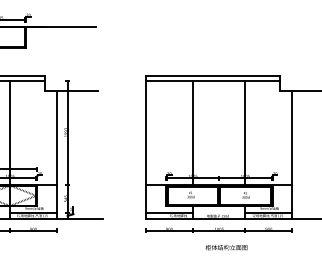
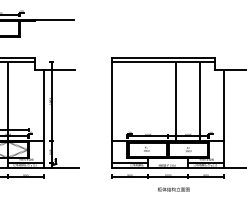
line: (192, 132) -> (175, 101), moved
line: (245, 132) -> (200, 101), moved

